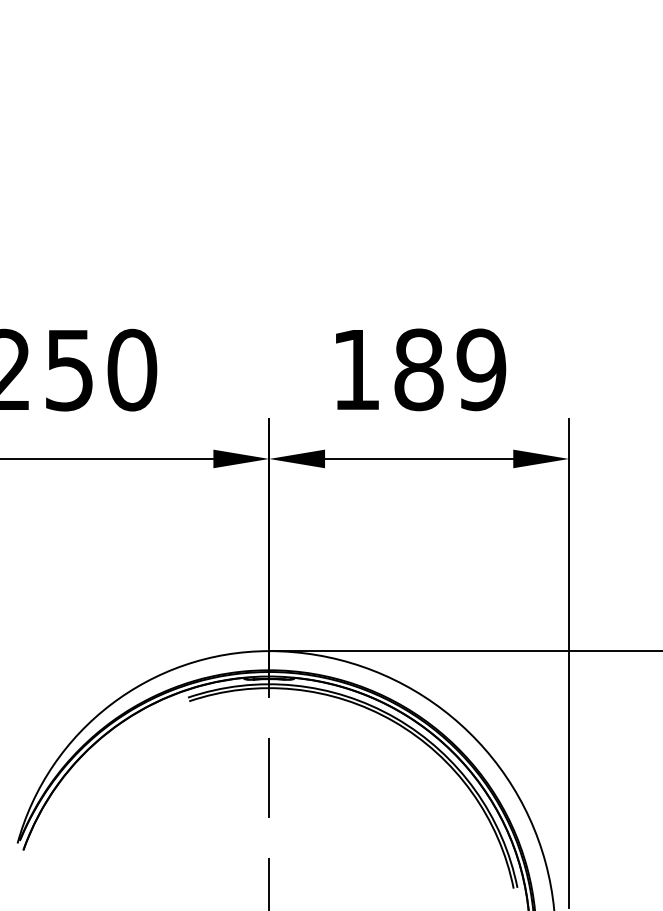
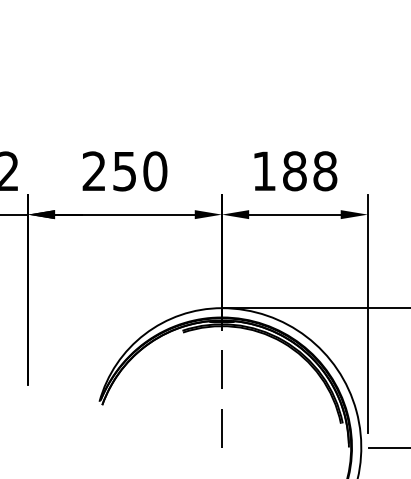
text: (481, 370) -> (325, 171), 189 -> 188

